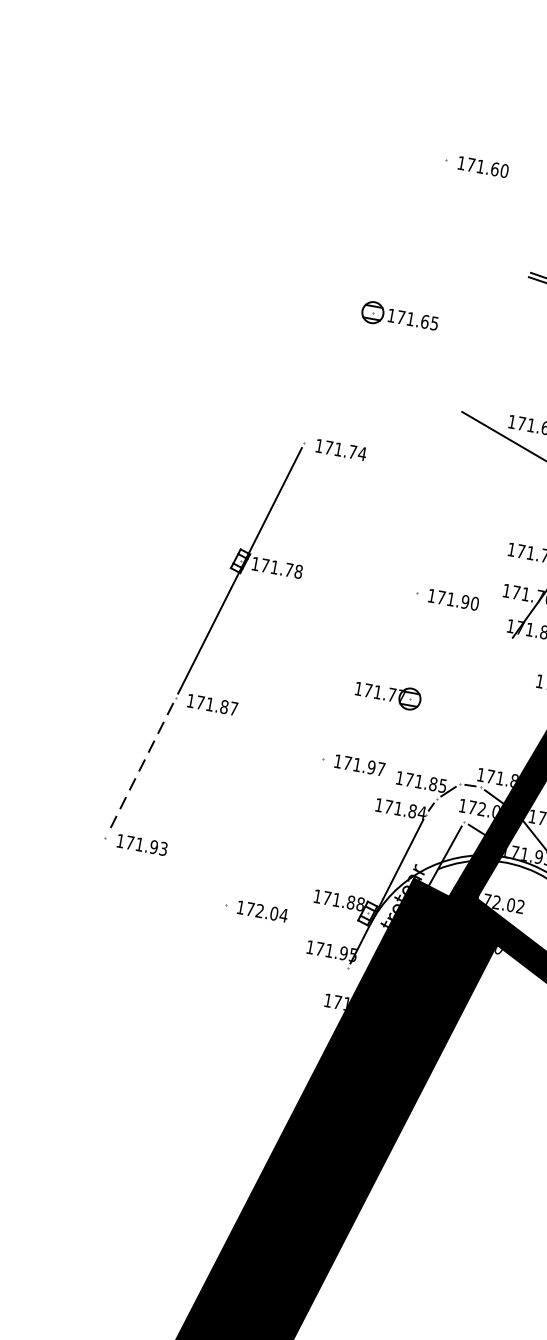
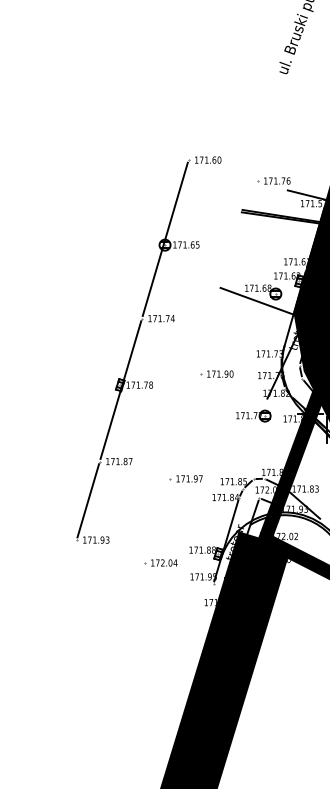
line: (374, 299) -> (164, 238), added
part: (446, 597) -> (216, 373), moved
part: (388, 693) -> (253, 415), moved
part: (352, 763) -> (185, 478), moved
line: (140, 769) -> (88, 501), dashed -> solid

